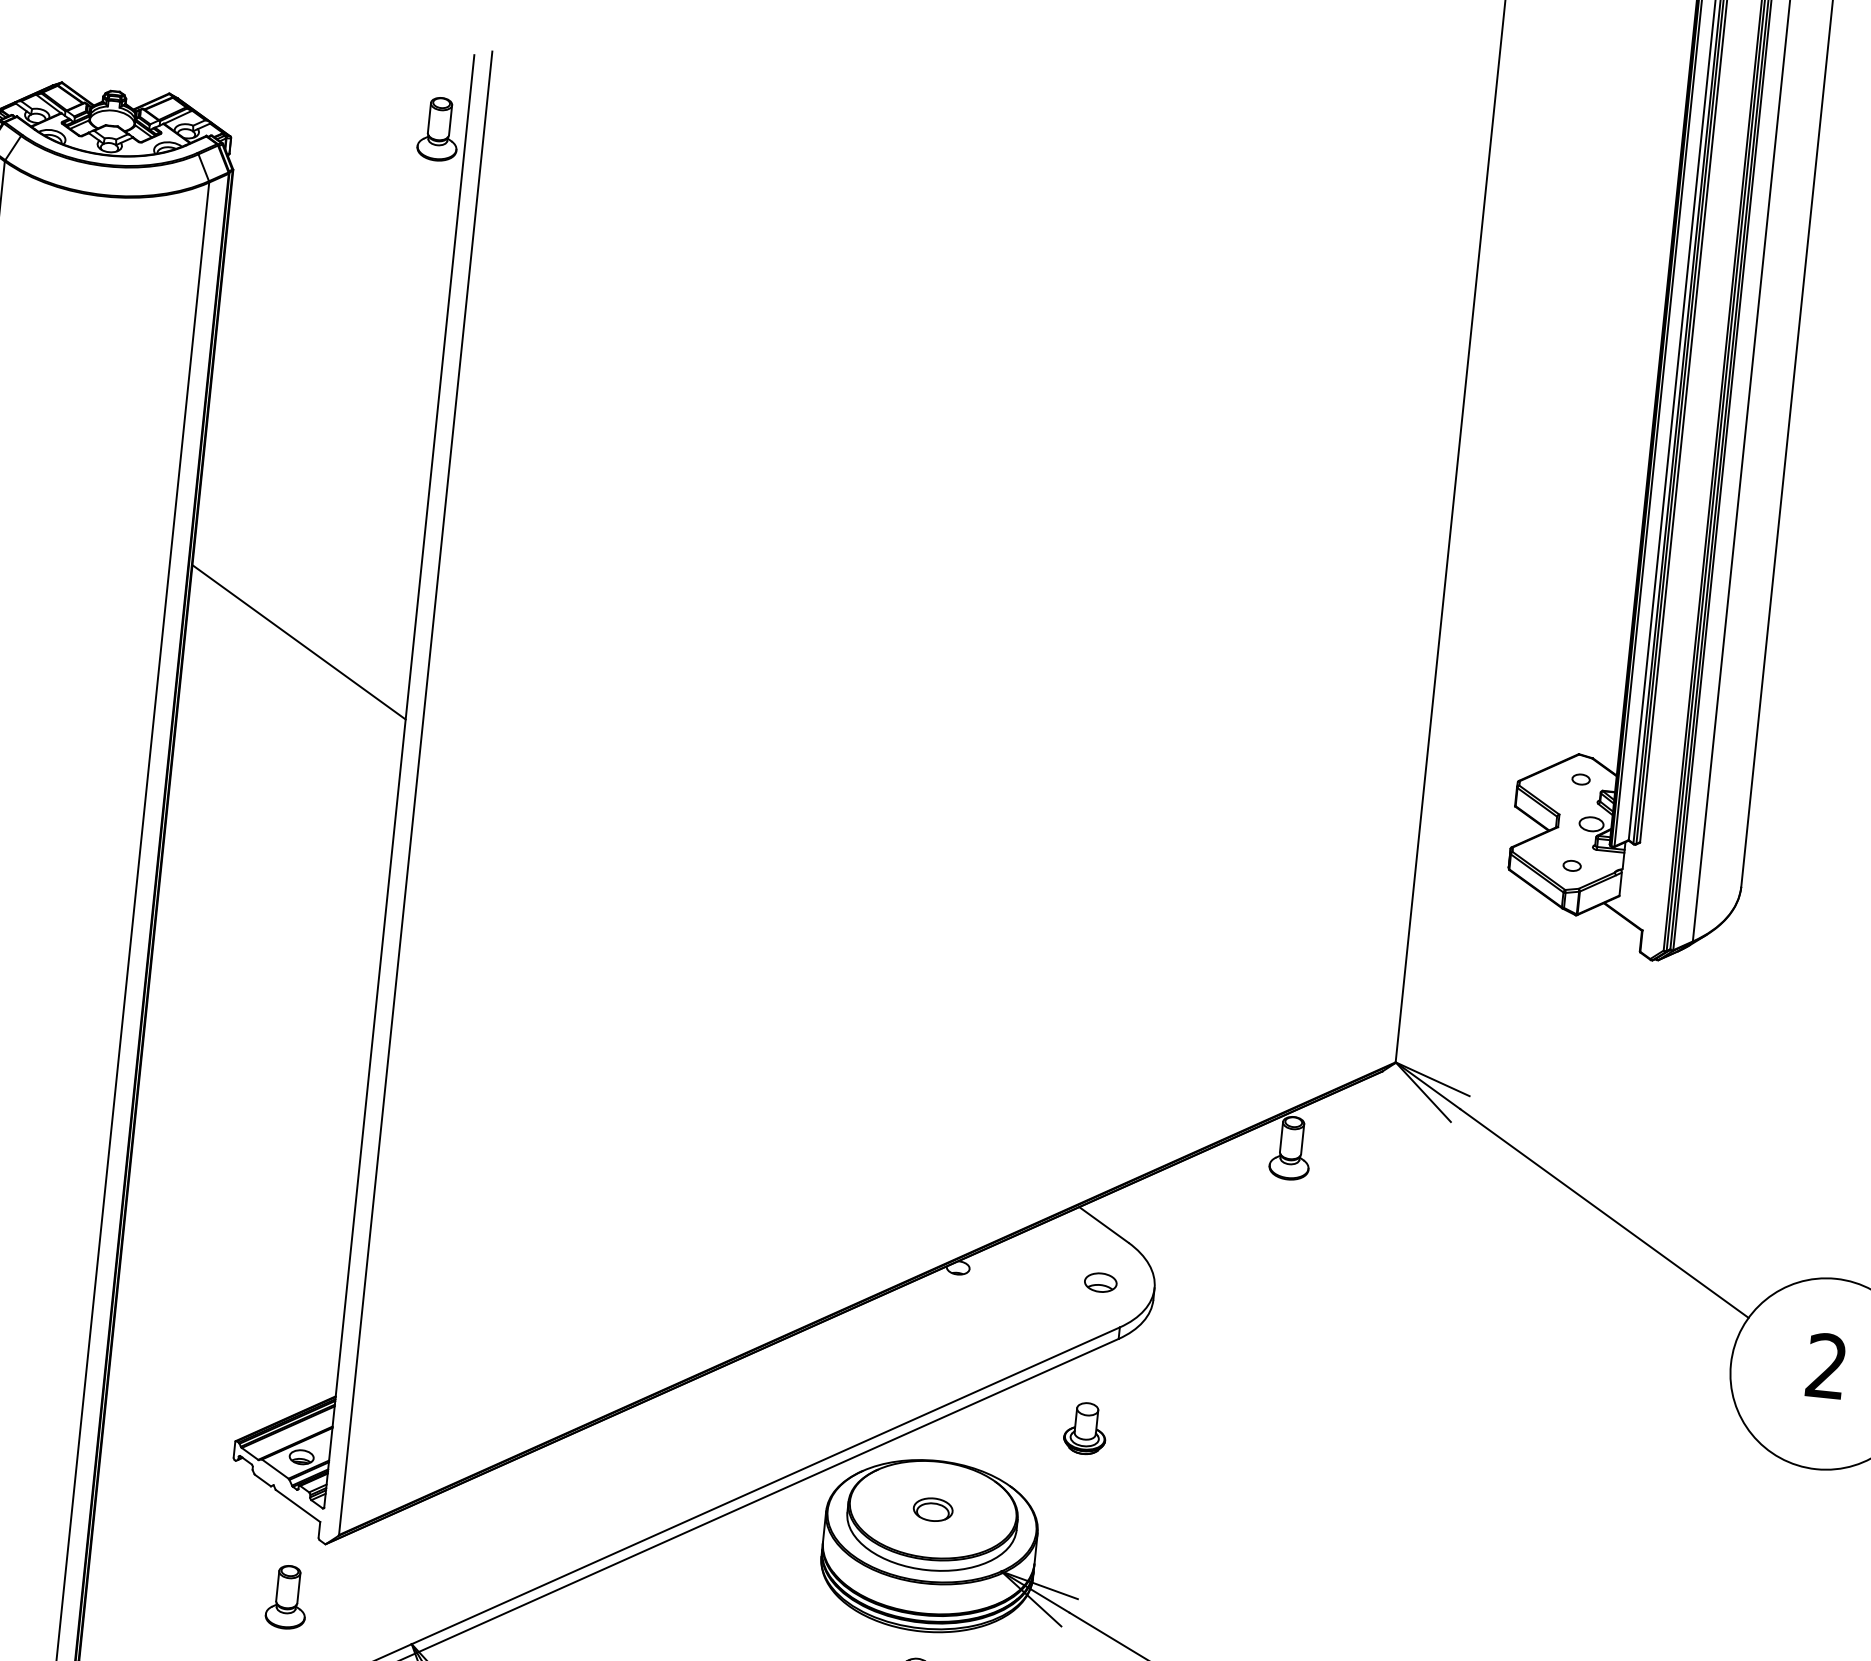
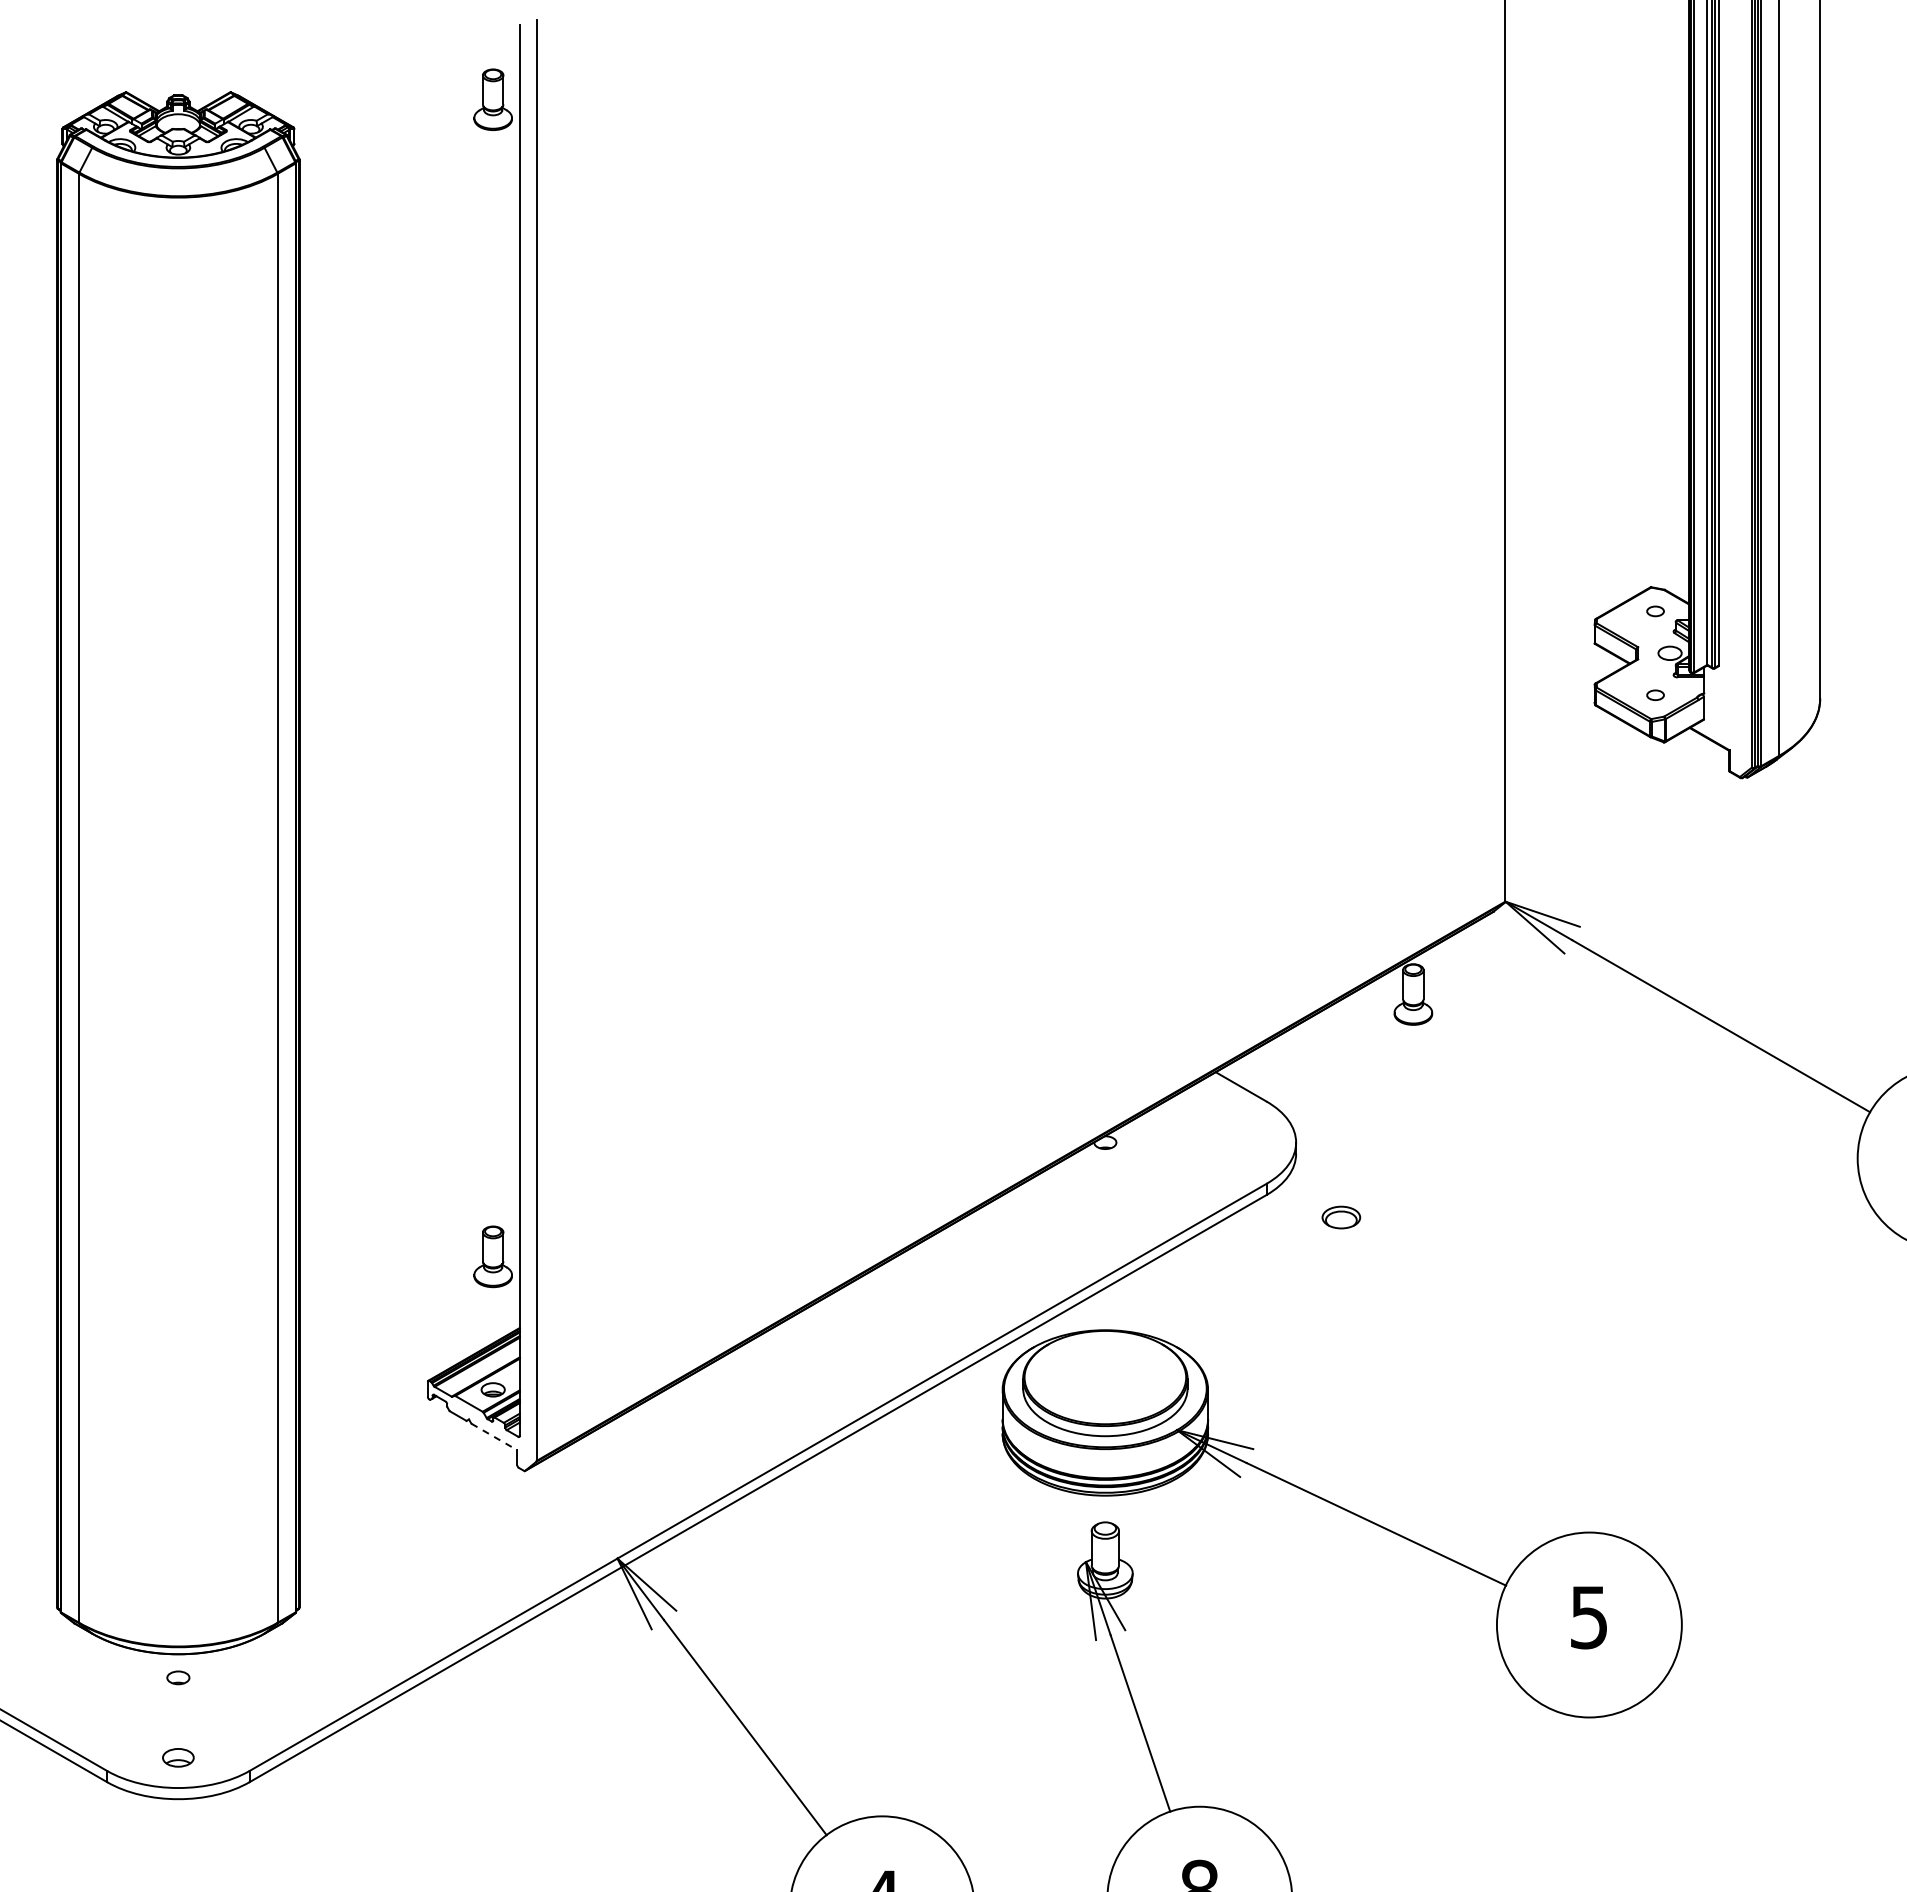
line: (298, 641) -> (409, 606), removed
part: (1100, 1282) -> (1243, 1142), removed
part: (1085, 1427) -> (1243, 1283), removed
line: (298, 1505) -> (494, 1436), solid -> dashed
part: (933, 1509) -> (1341, 1217), moved
part: (286, 1596) -> (492, 1256), moved

